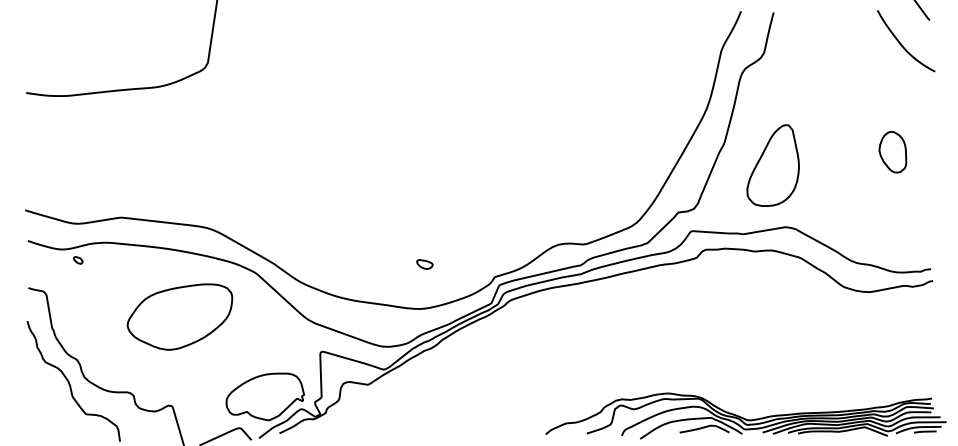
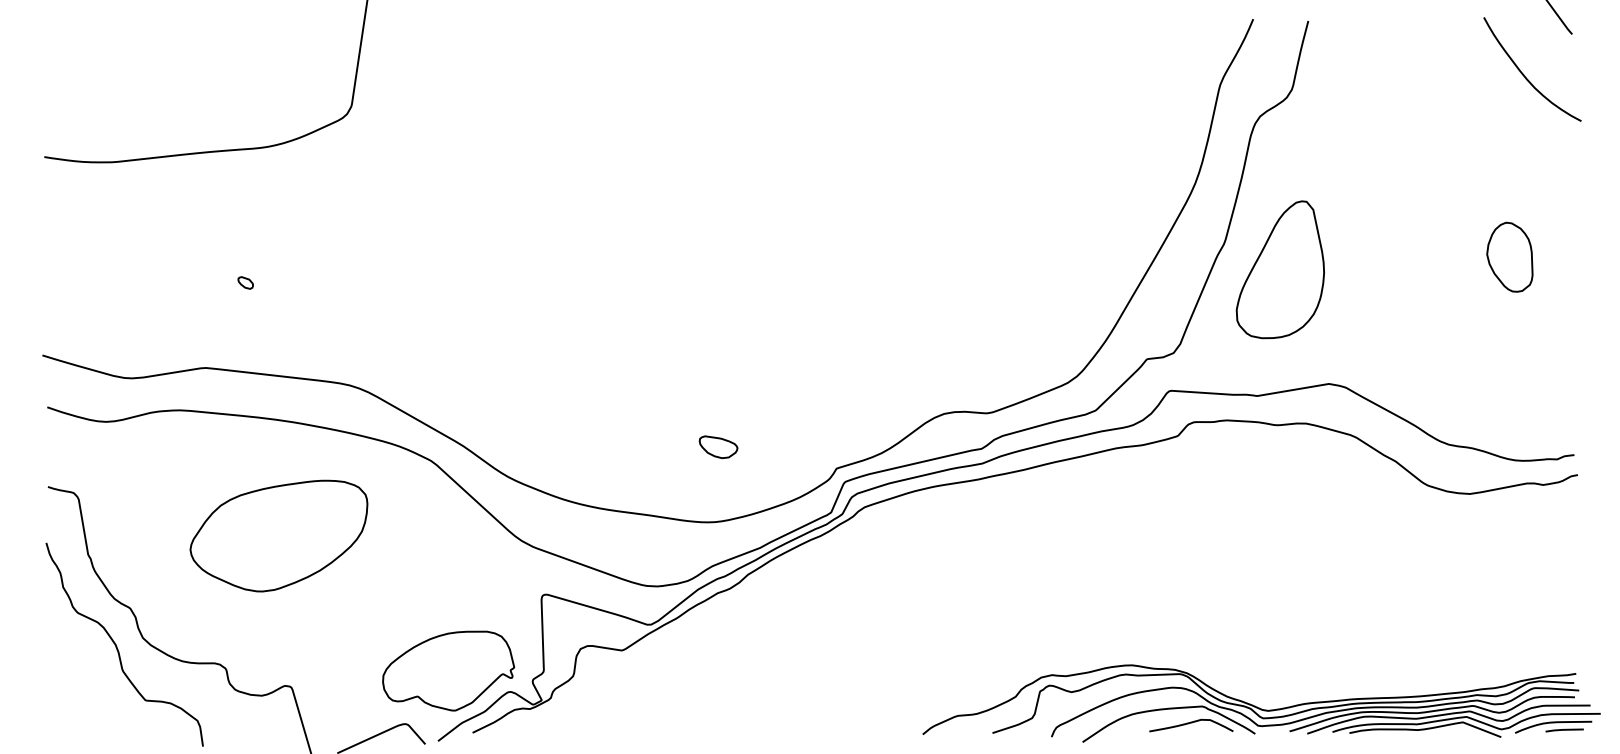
part: (772, 165) -> (1279, 269), moved
part: (78, 260) -> (246, 283), moved
part: (424, 264) -> (717, 447), size x1.43
part: (179, 316) -> (278, 535), moved

